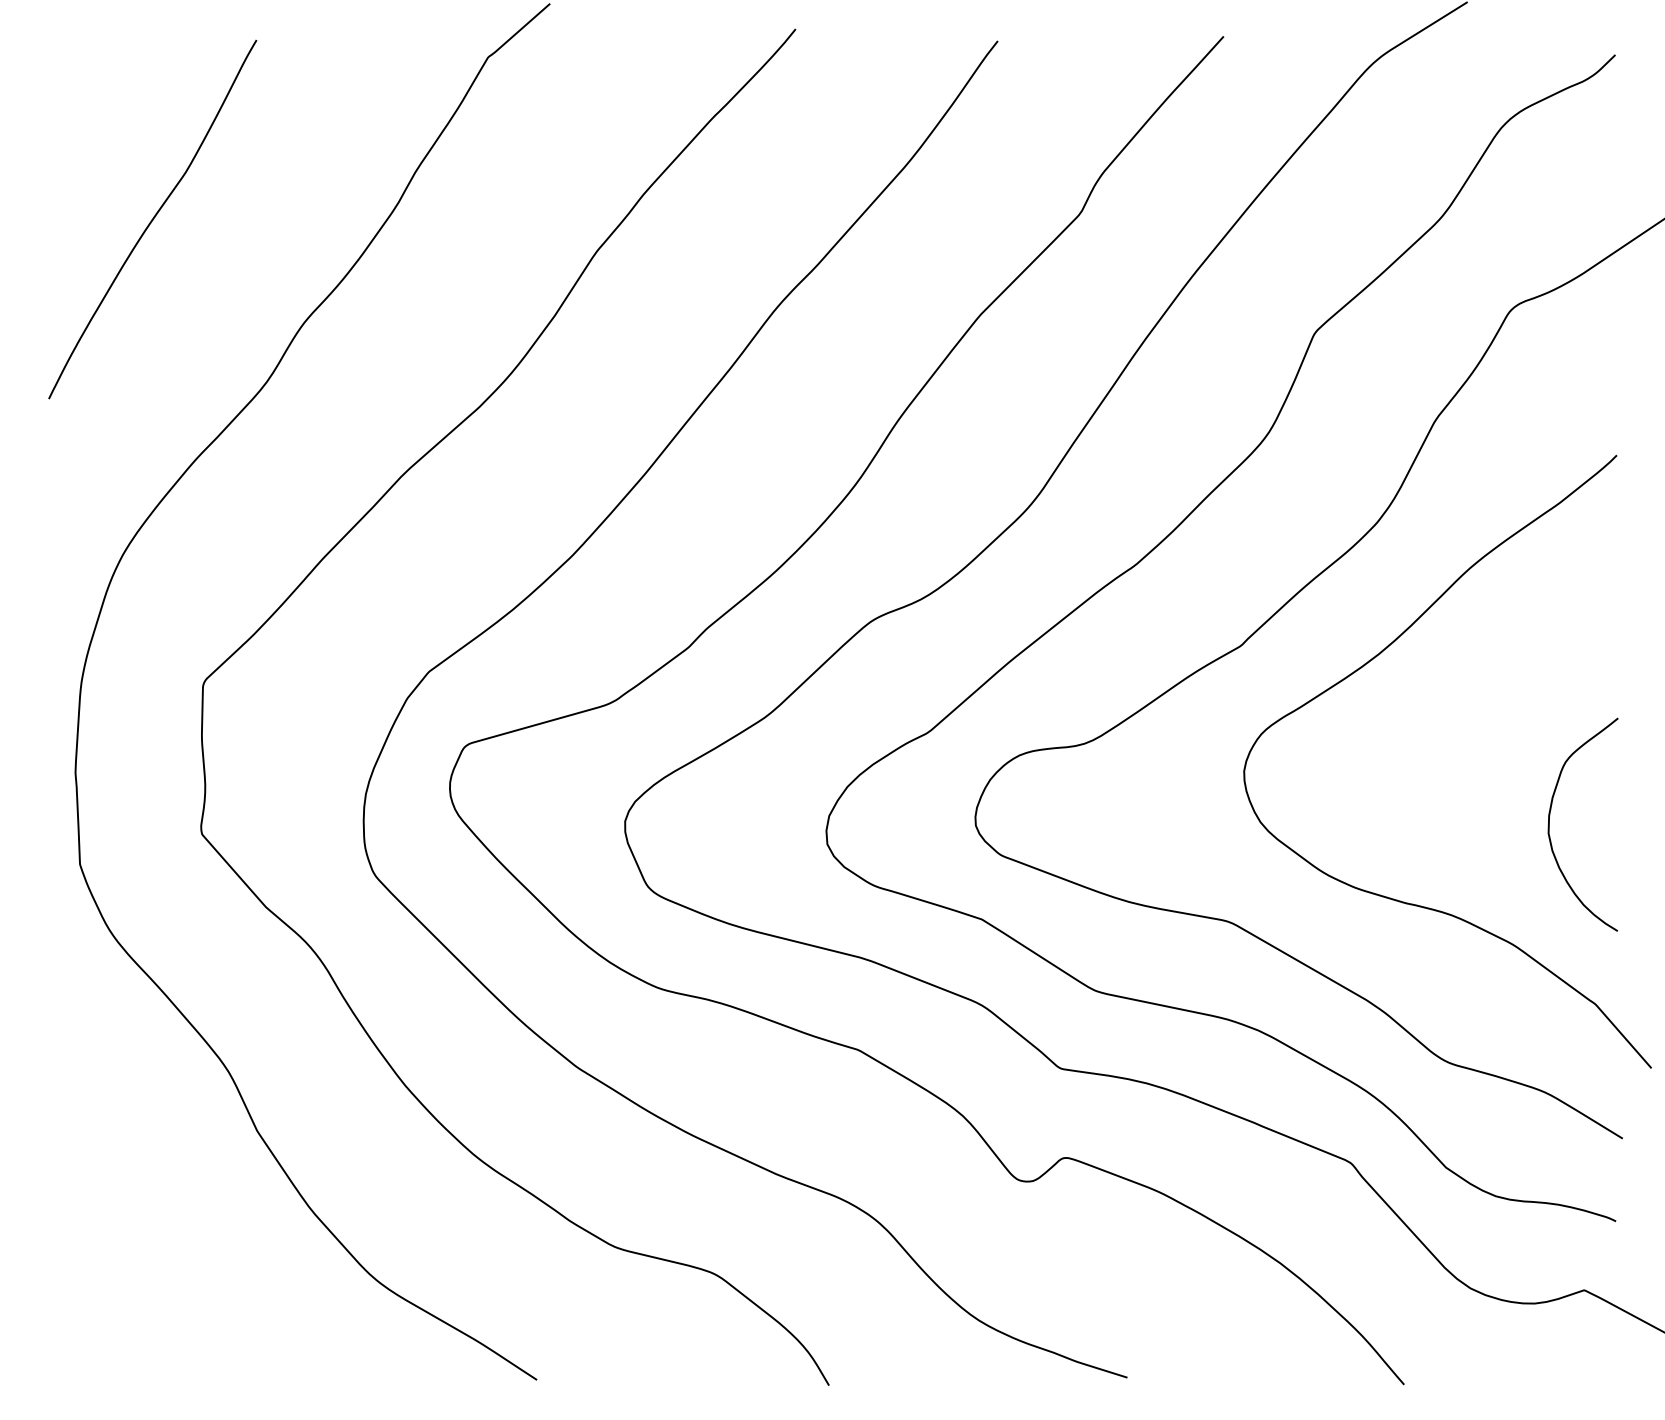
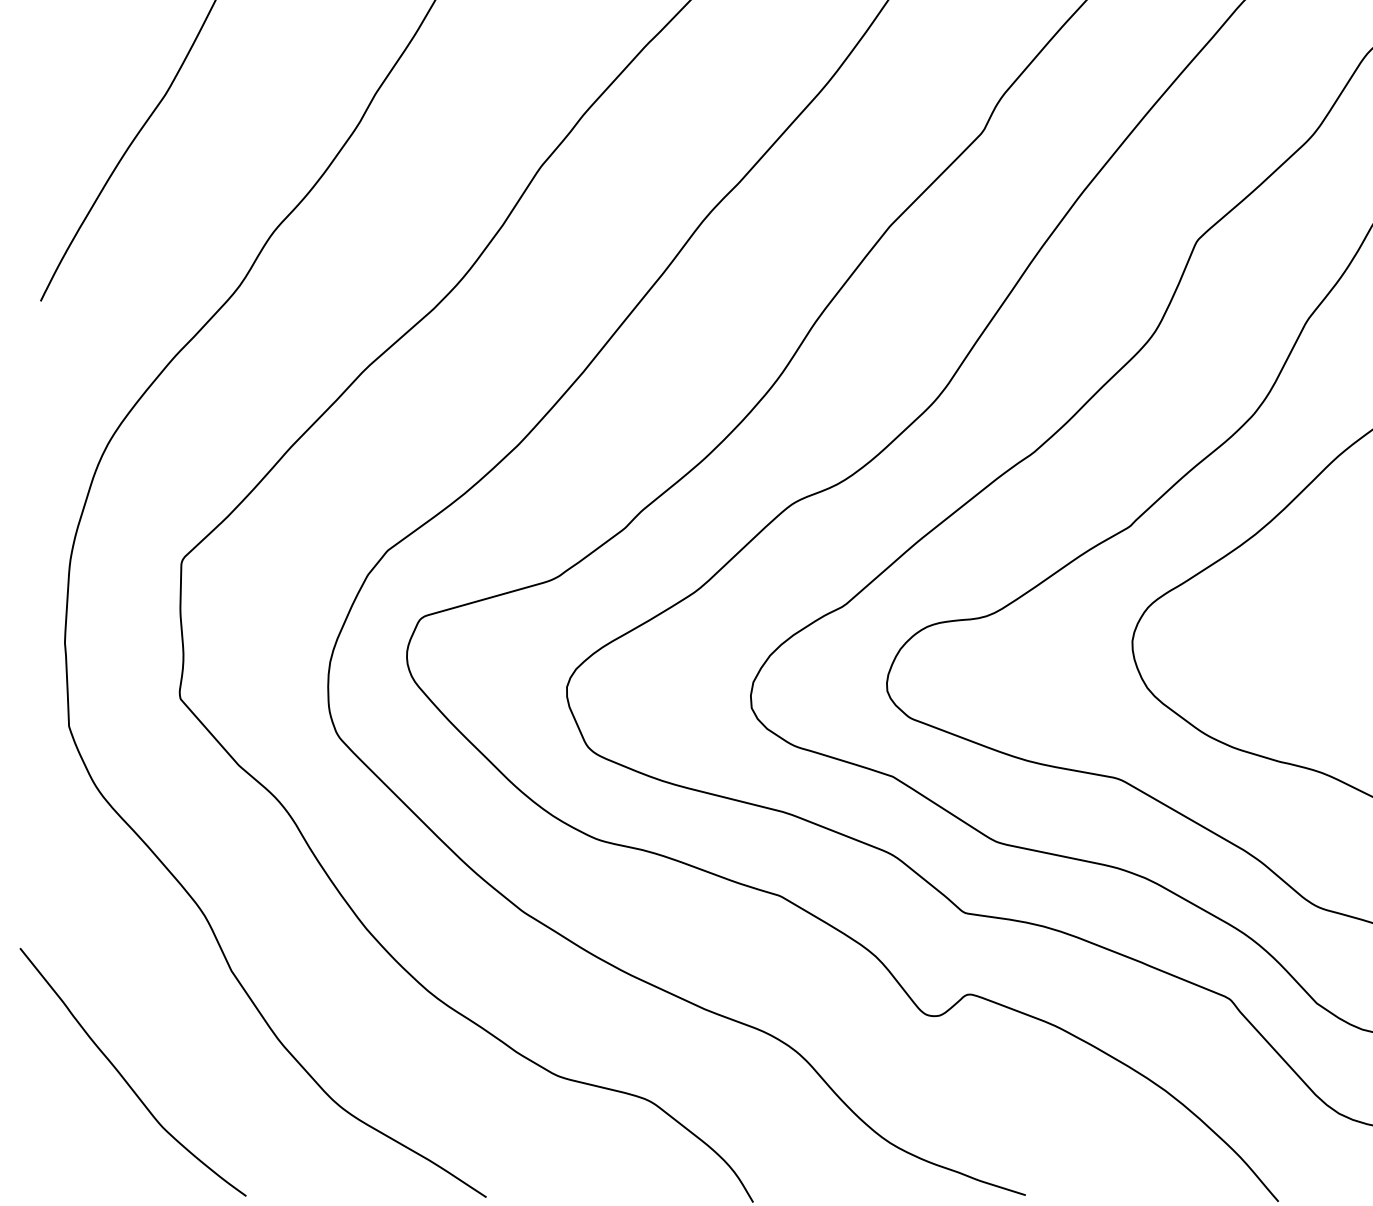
curve: (142, 1251) -> (126, 1080), added

